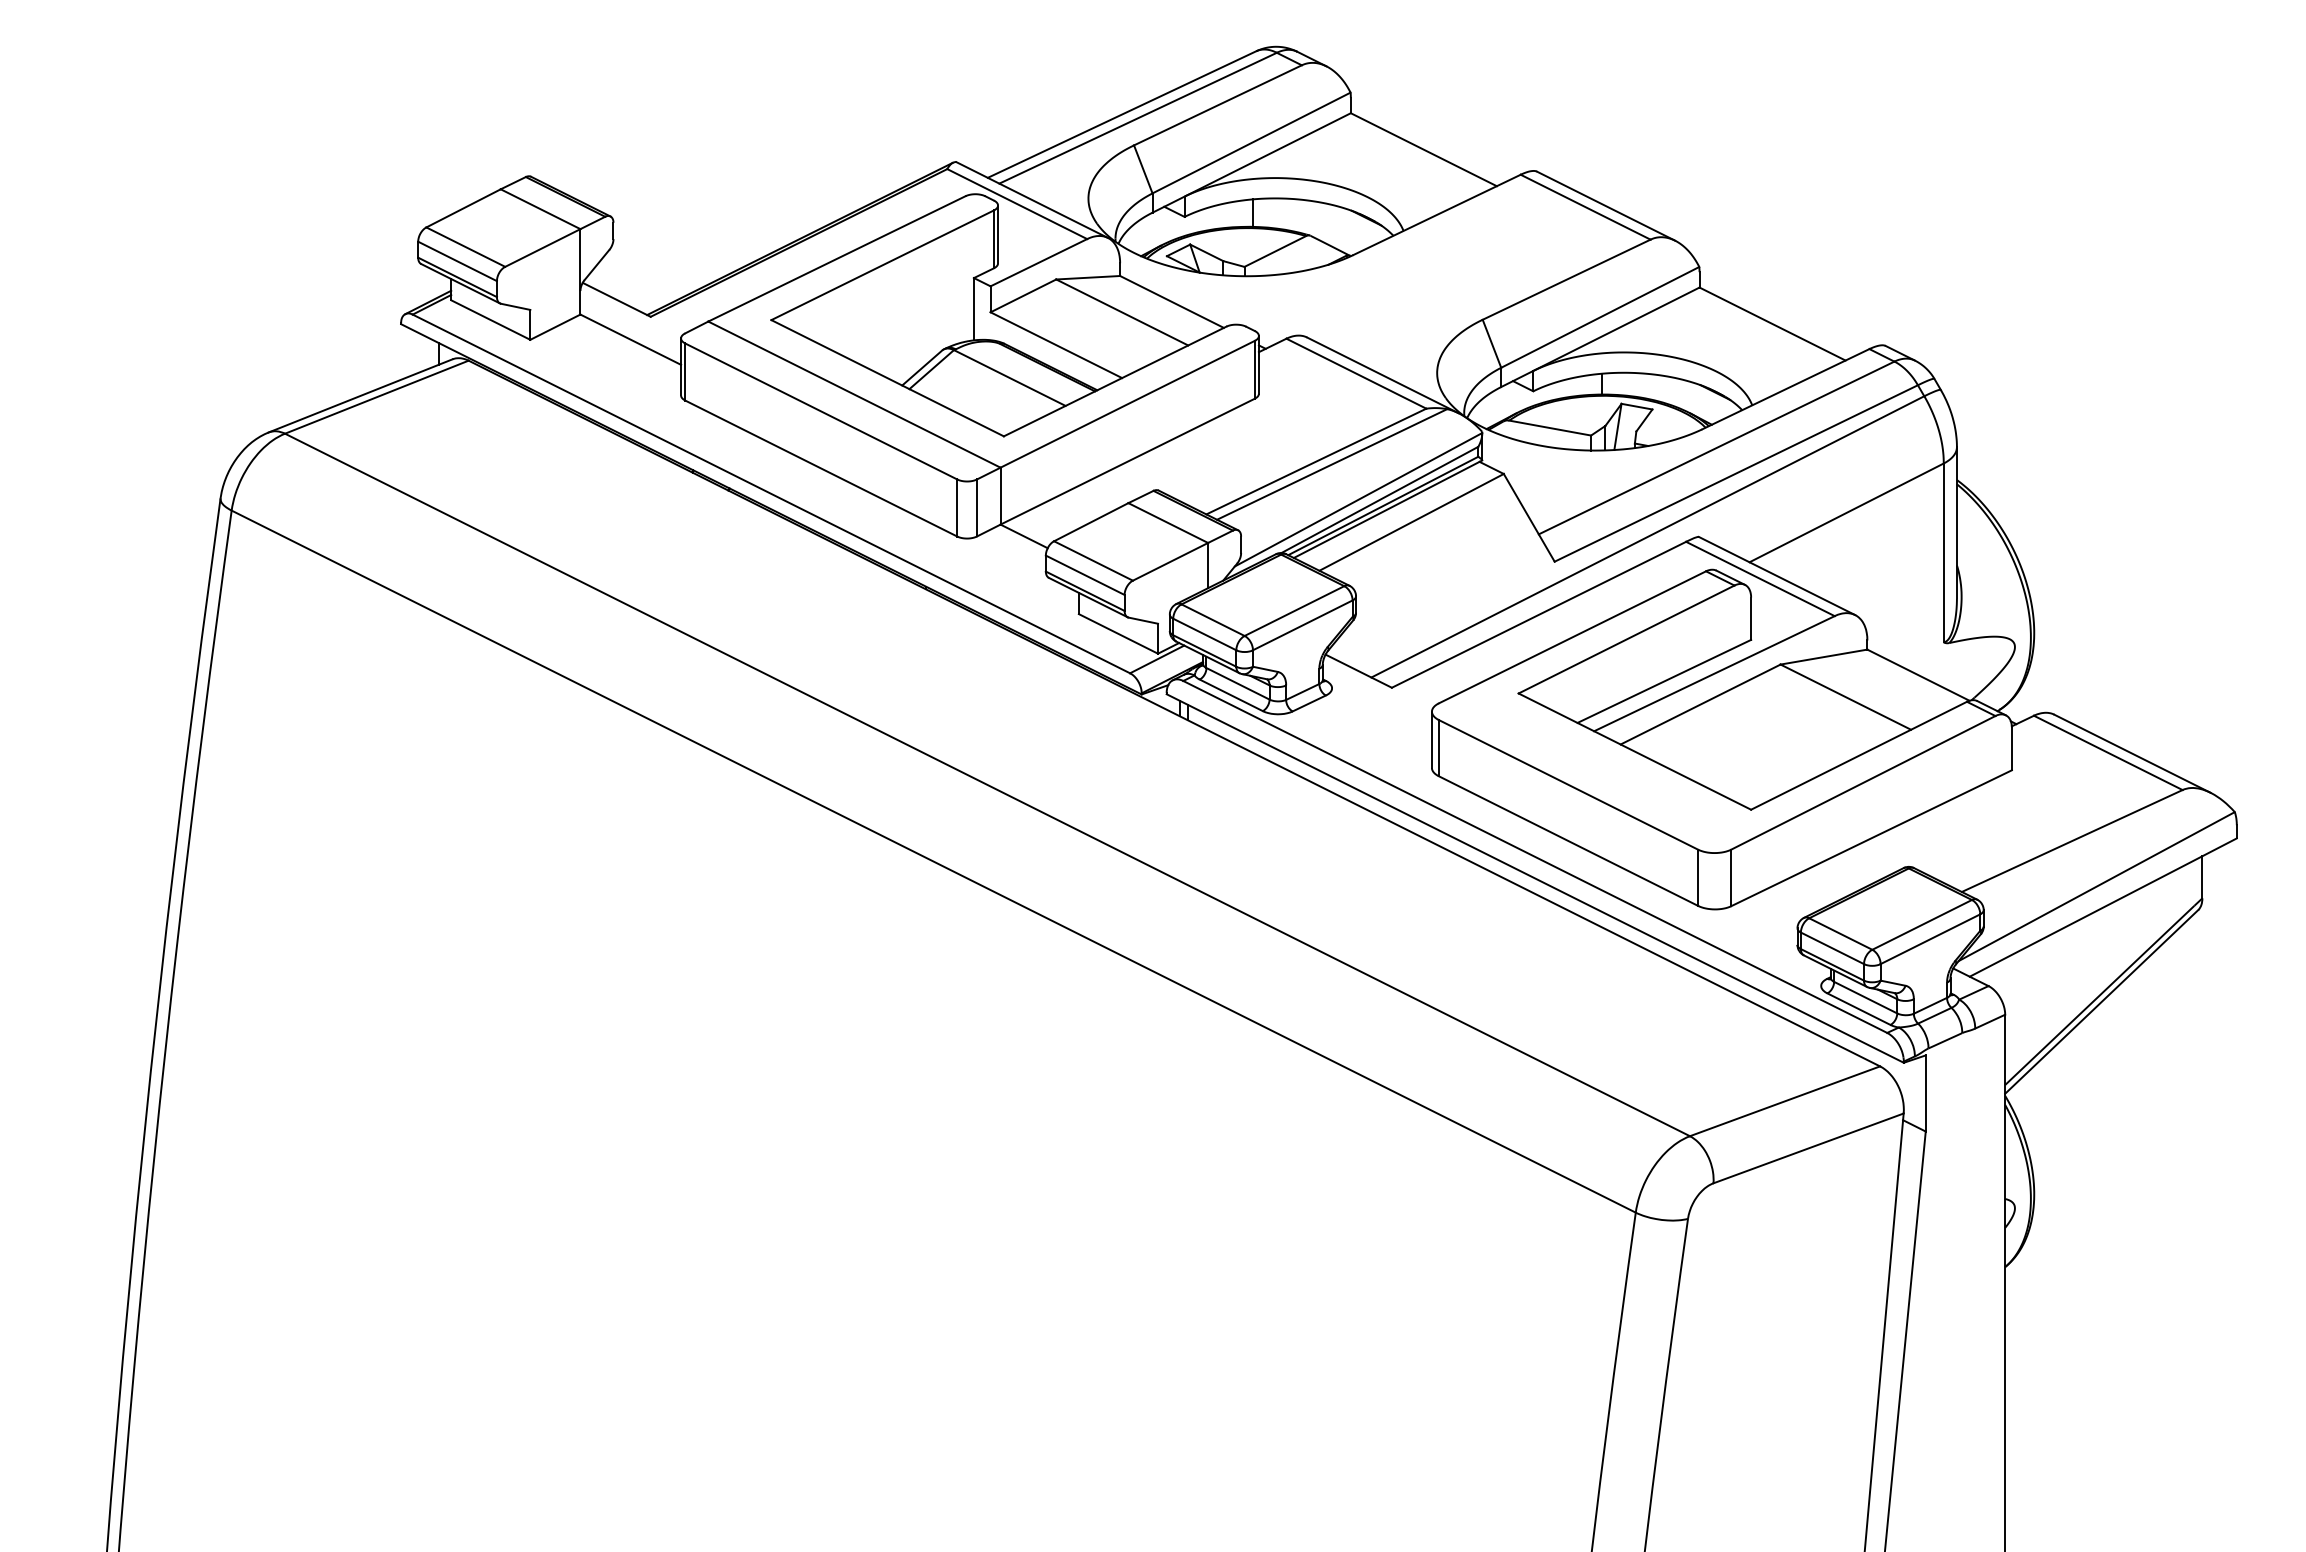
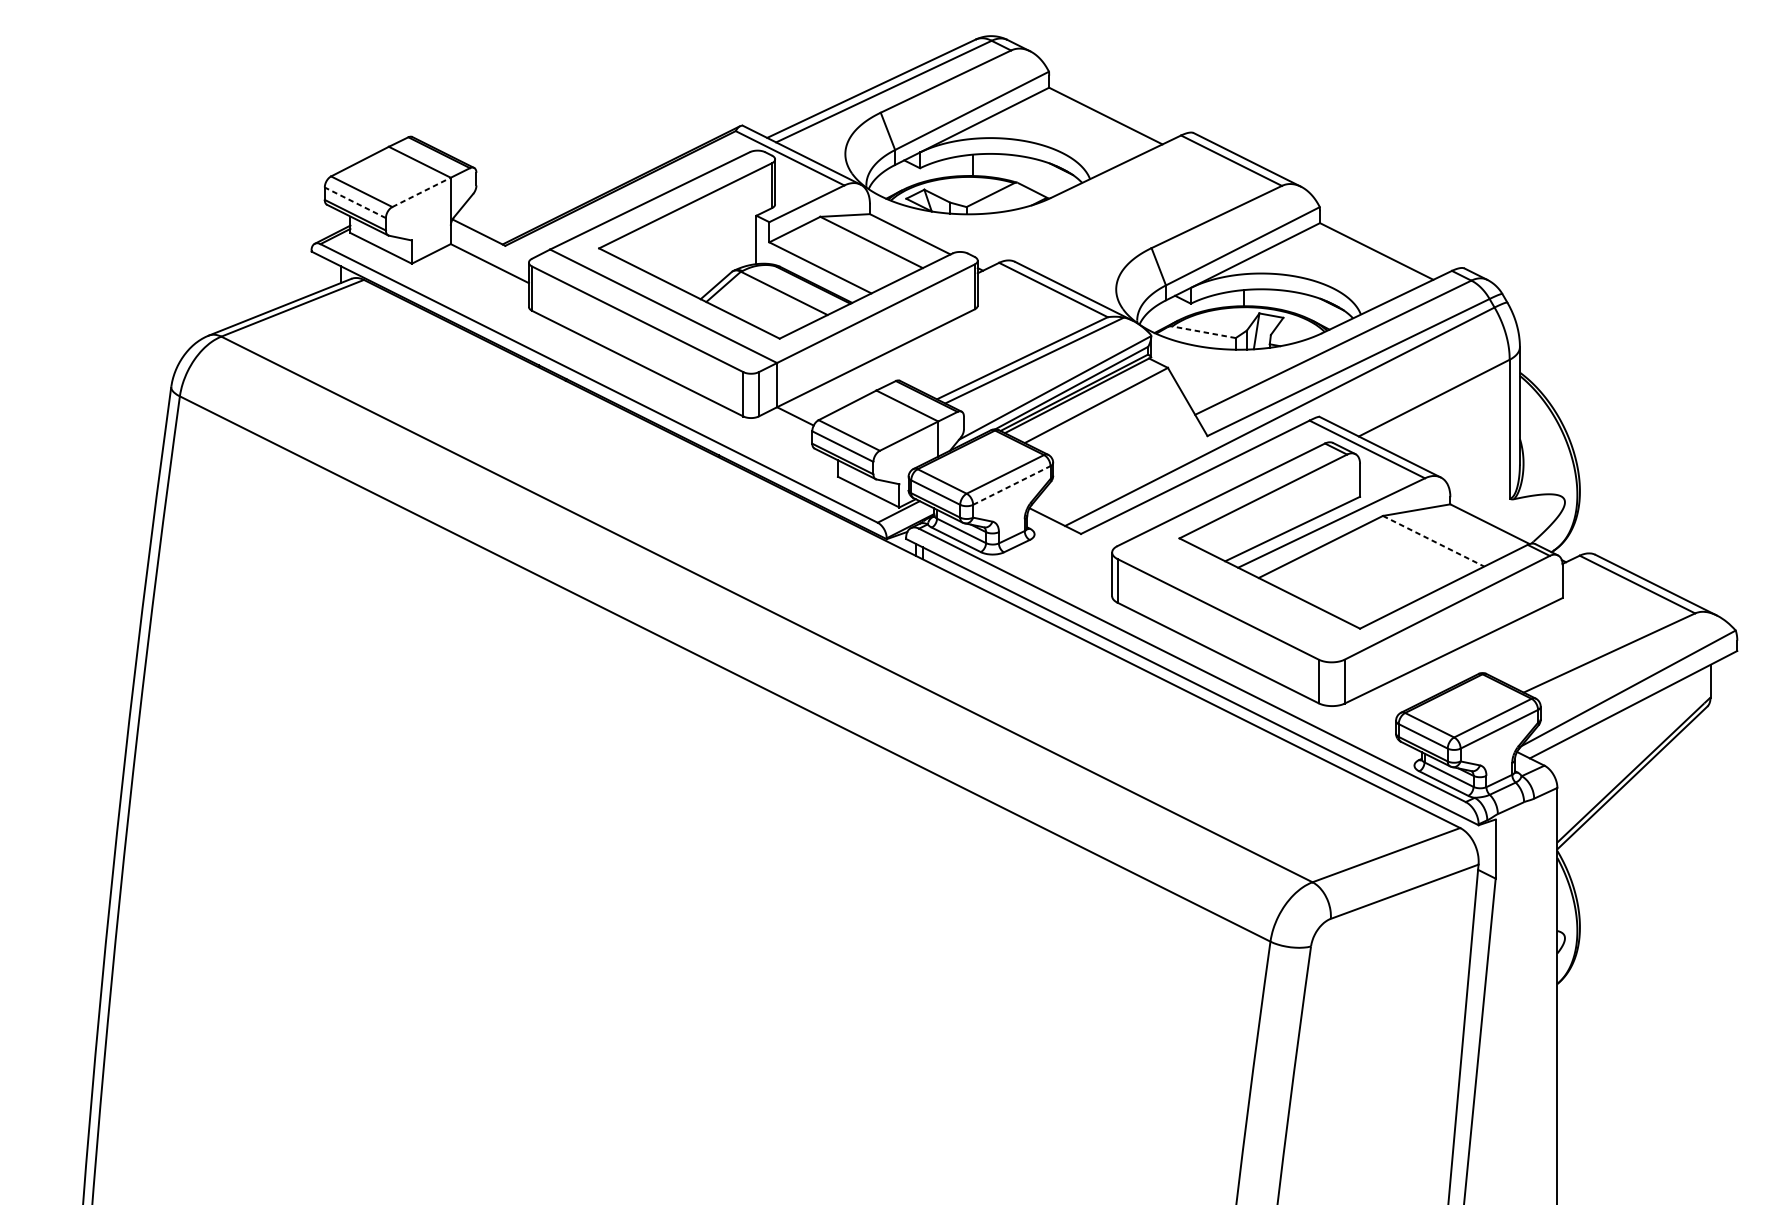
line: (543, 247) -> (422, 192), solid -> dashed
line: (457, 261) -> (355, 202), solid -> dashed
line: (1550, 428) -> (1204, 332), solid -> dashed
line: (1302, 625) -> (1011, 485), solid -> dashed
line: (1845, 697) -> (1433, 541), solid -> dashed

